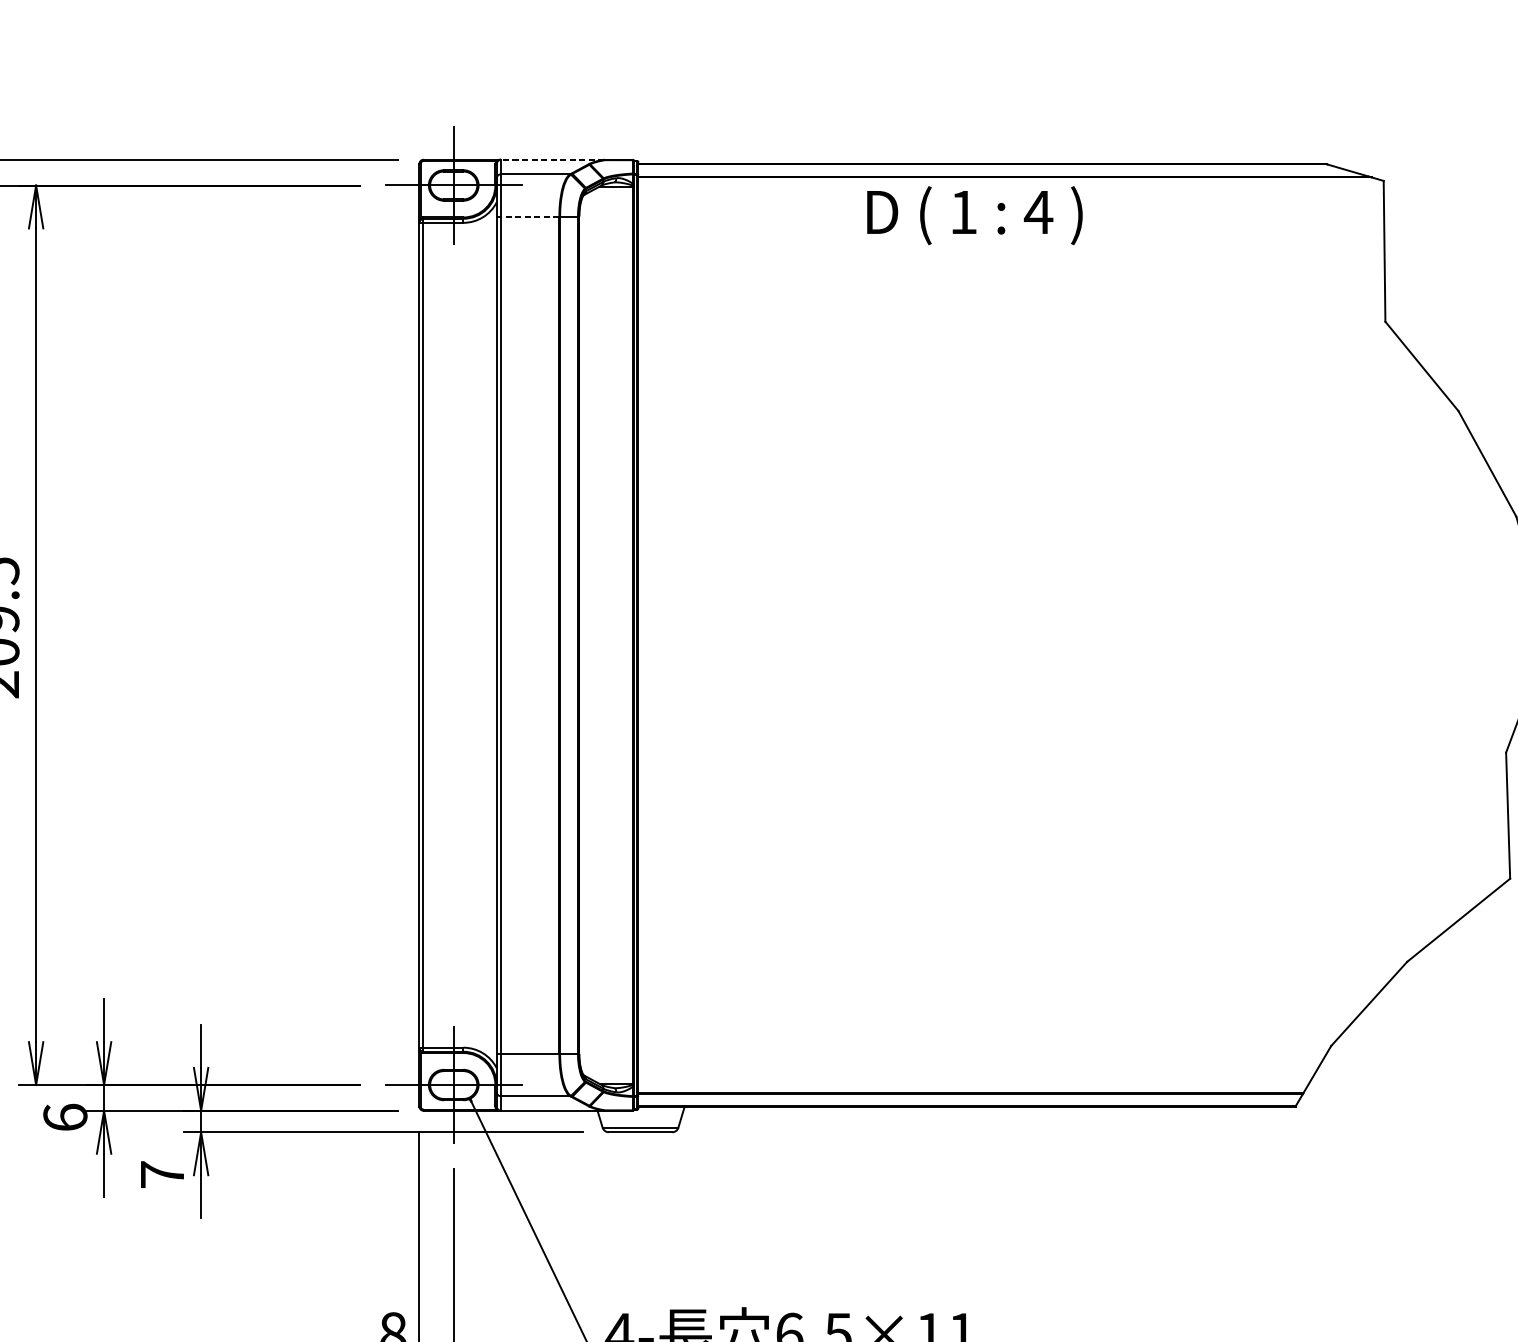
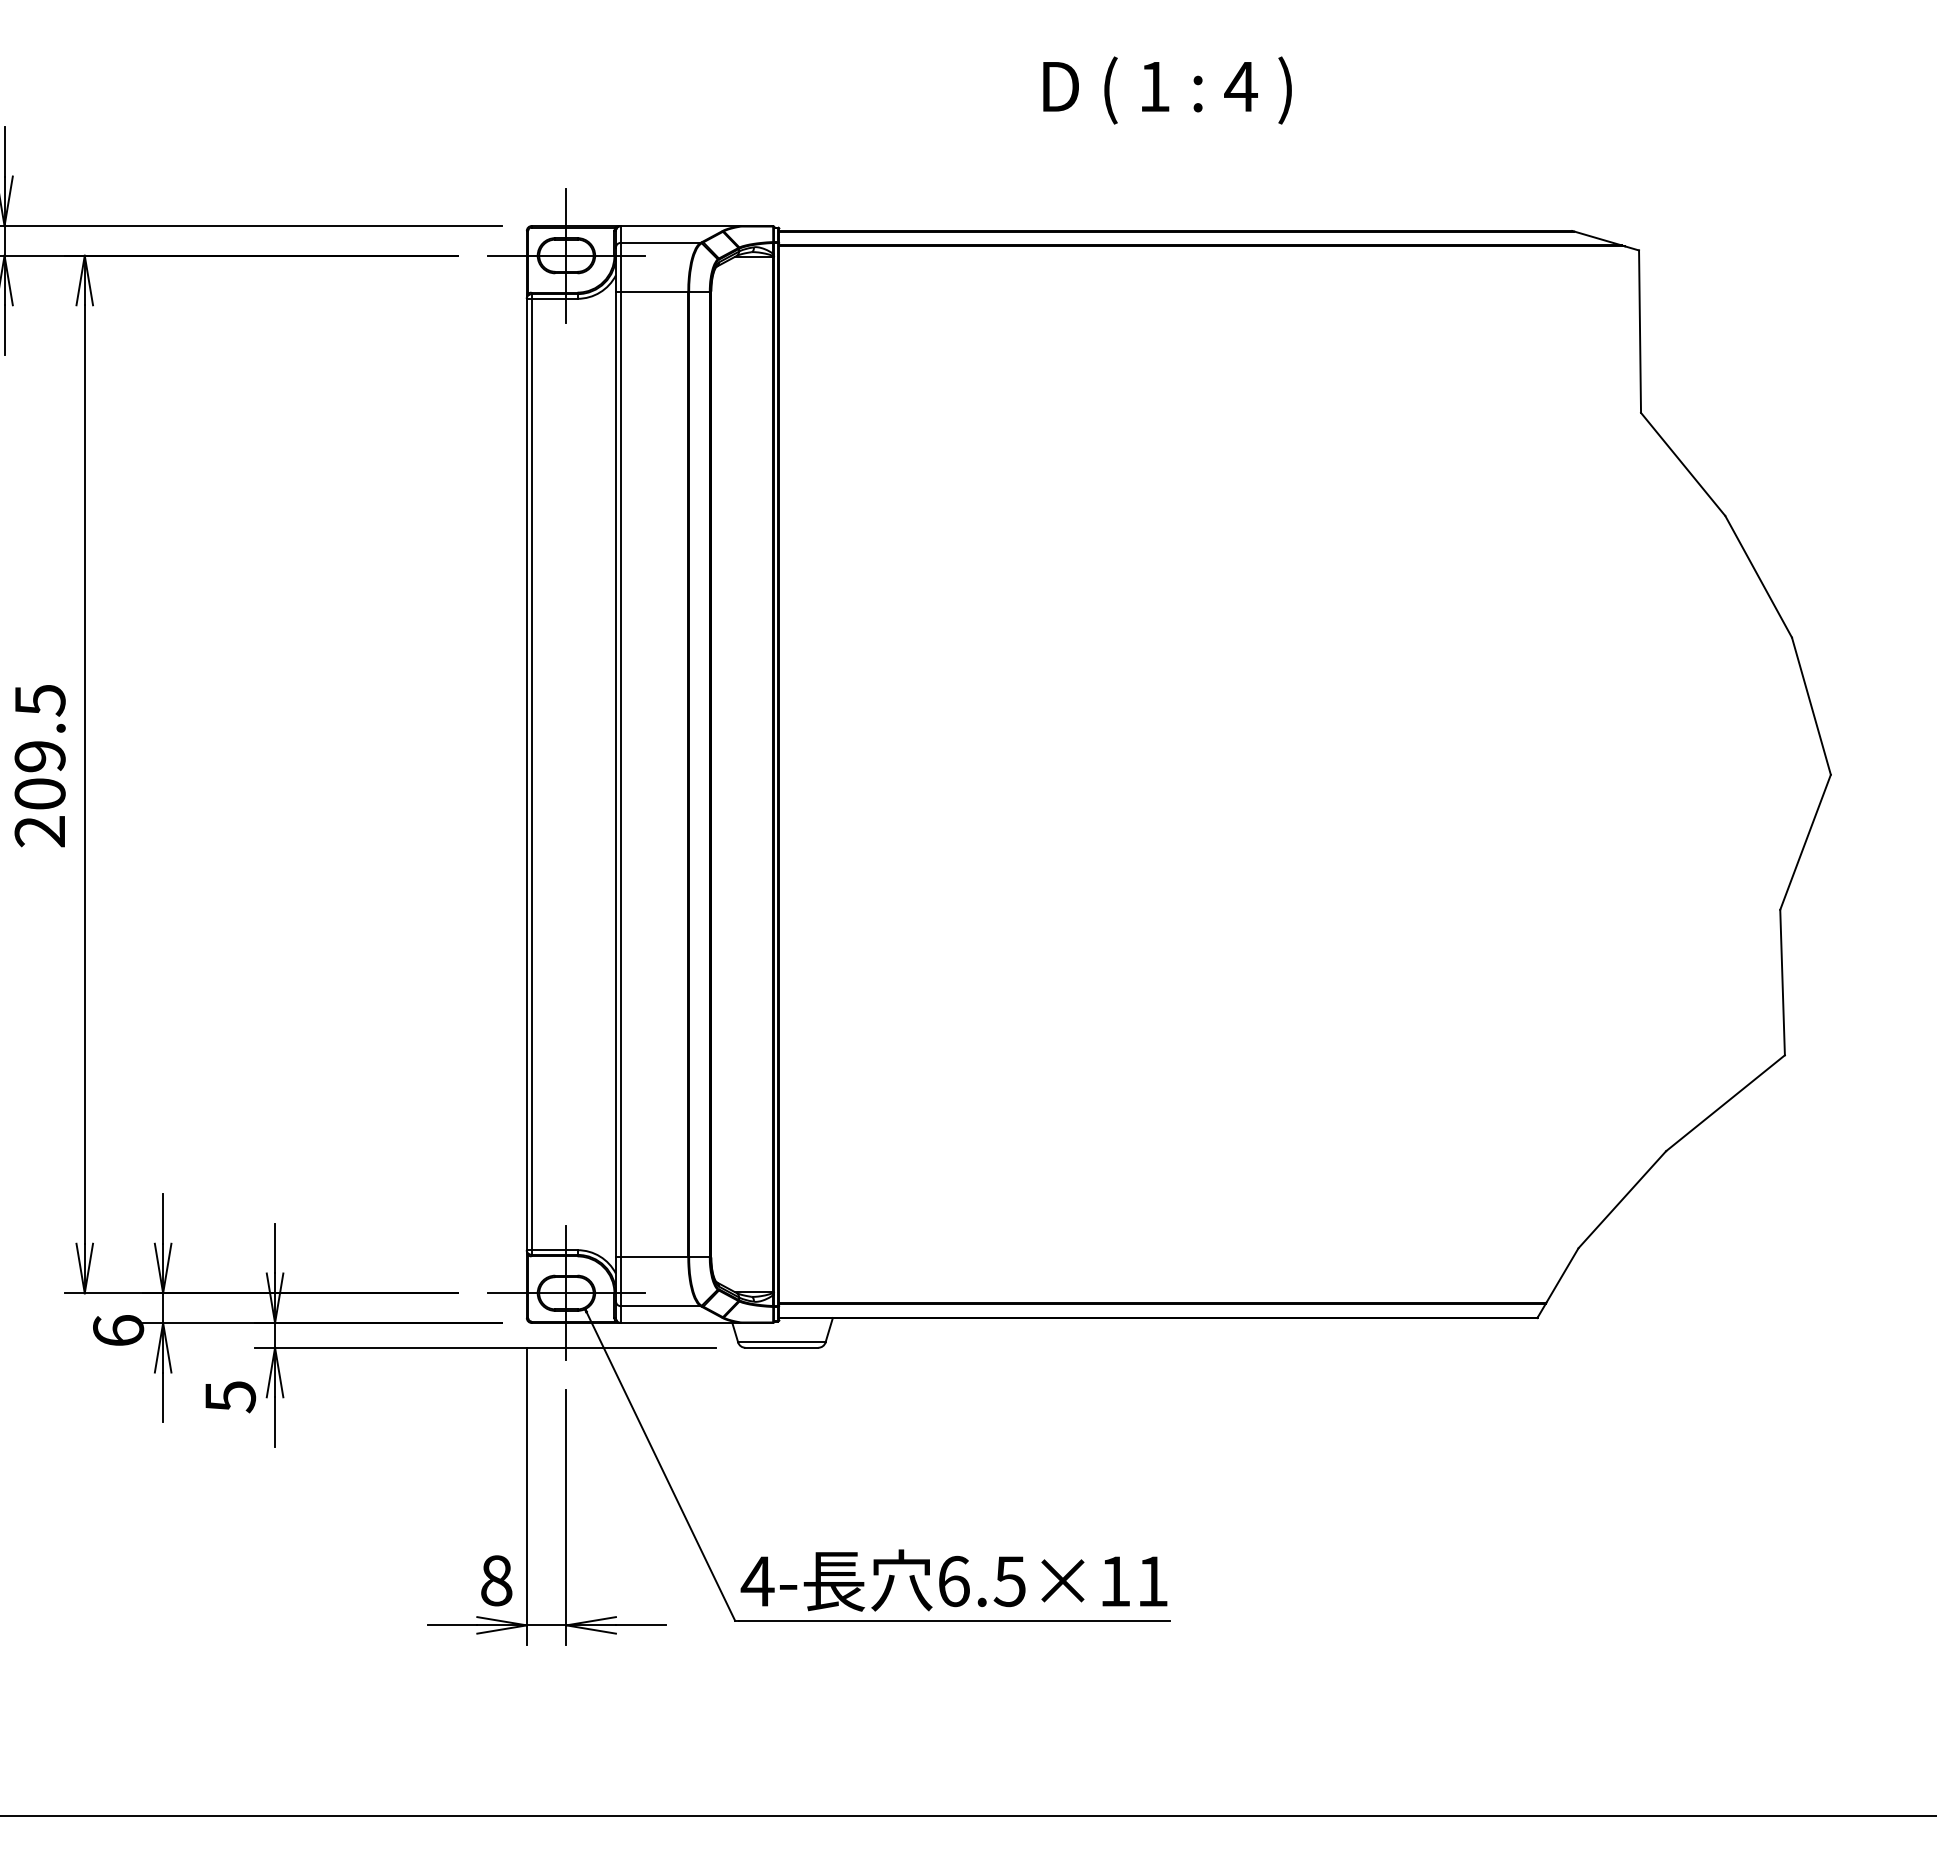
line: (552, 160) -> (680, 226), dashed -> solid
text: (974, 215) -> (1167, 90), moved
line: (530, 216) -> (654, 291), dashed -> solid
text: (162, 1175) -> (230, 1397), 7 -> 5

